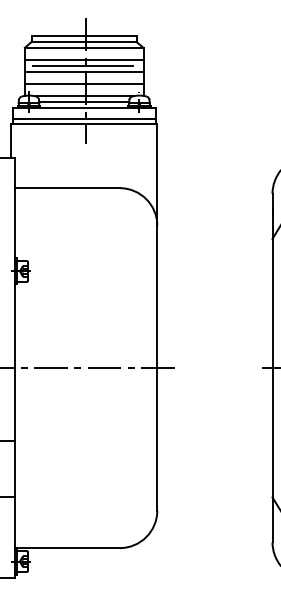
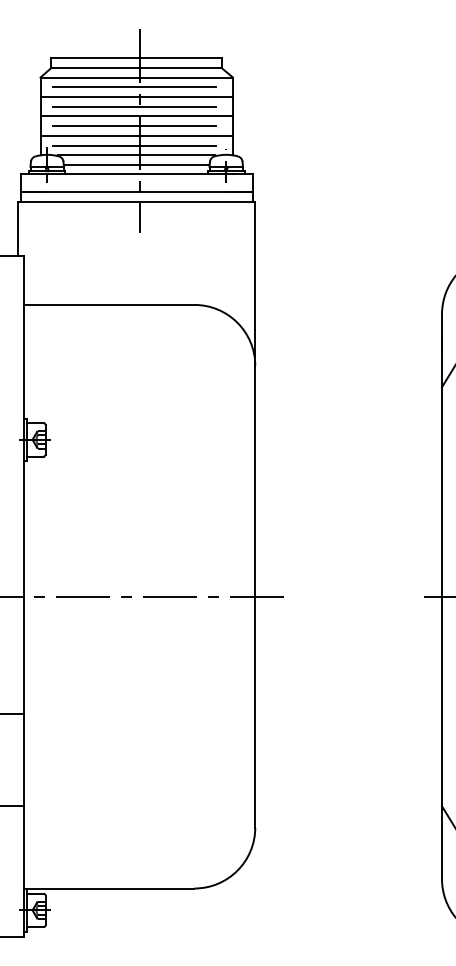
line: (82, 53) -> (133, 86), added
line: (82, 77) -> (133, 125), added
line: (82, 89) -> (133, 144), added

